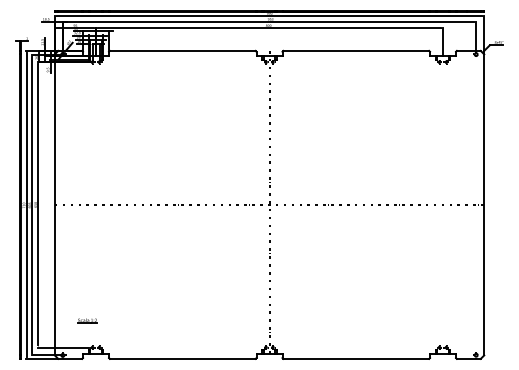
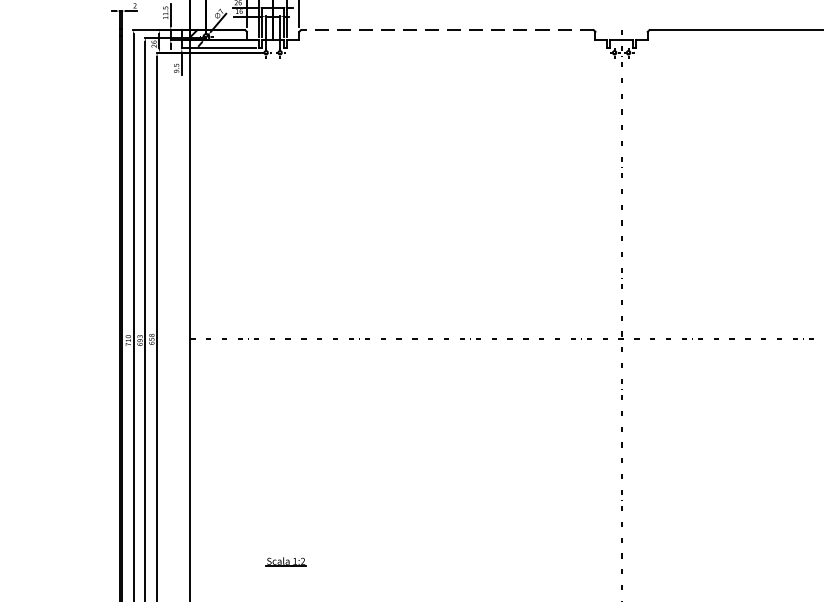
line: (182, 50) -> (446, 29), solid -> dashed
part: (87, 320) -> (286, 561), moved

